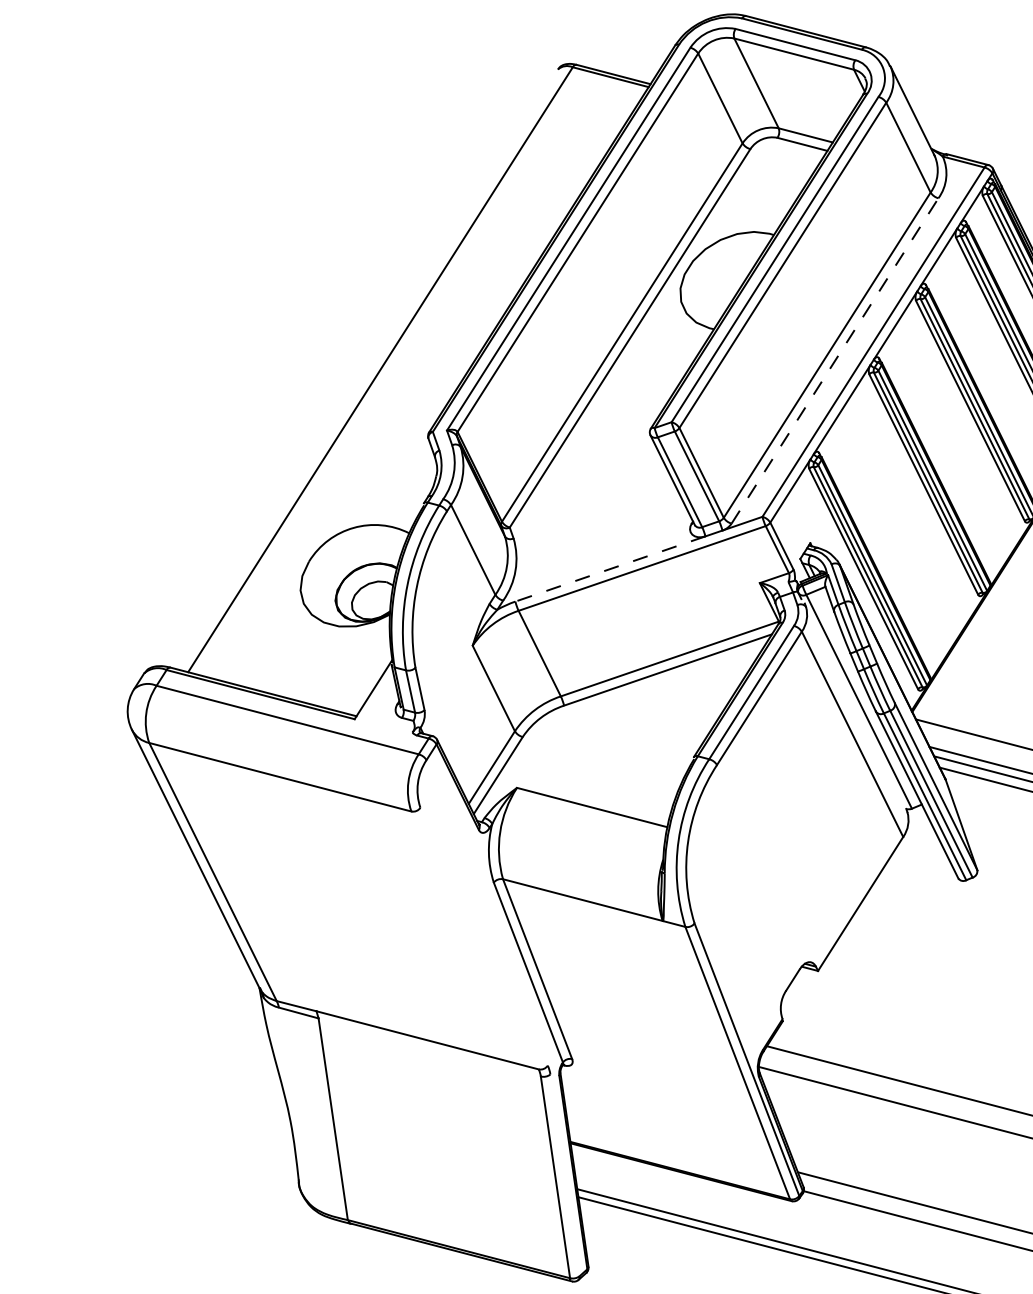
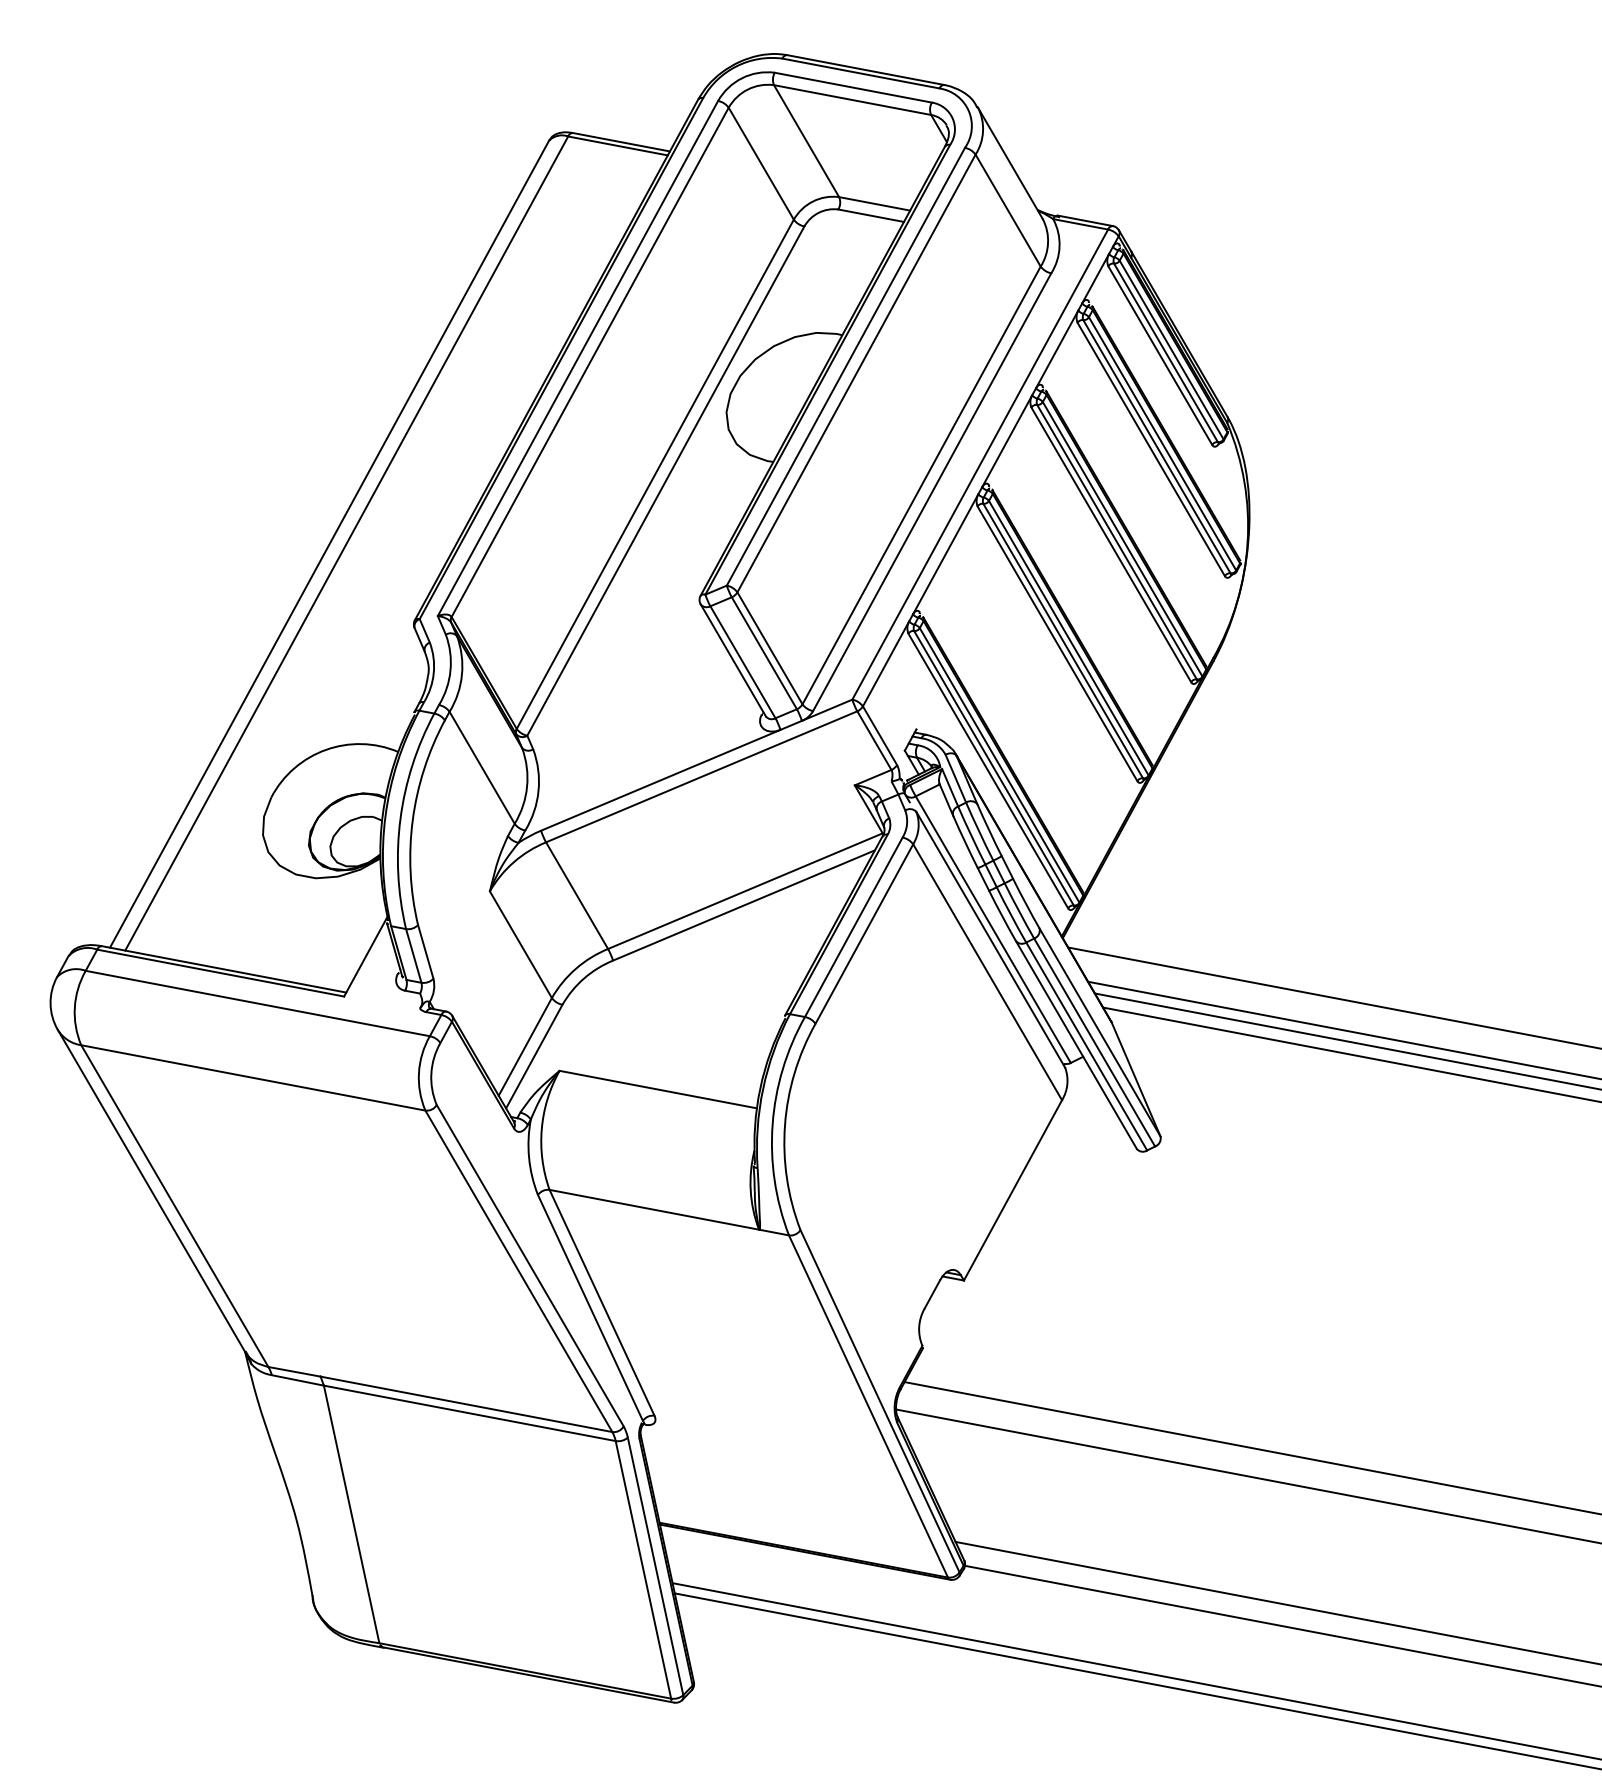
line: (835, 360) -> (932, 491), dashed -> solid
line: (367, 368) -> (329, 543), added
line: (610, 569) -> (660, 780), dashed -> solid
line: (856, 709) -> (990, 939), added
line: (483, 936) -> (529, 1265), added
line: (474, 940) -> (518, 1271), added
line: (429, 1047) -> (469, 1413), added
line: (564, 1175) -> (655, 1566), added

